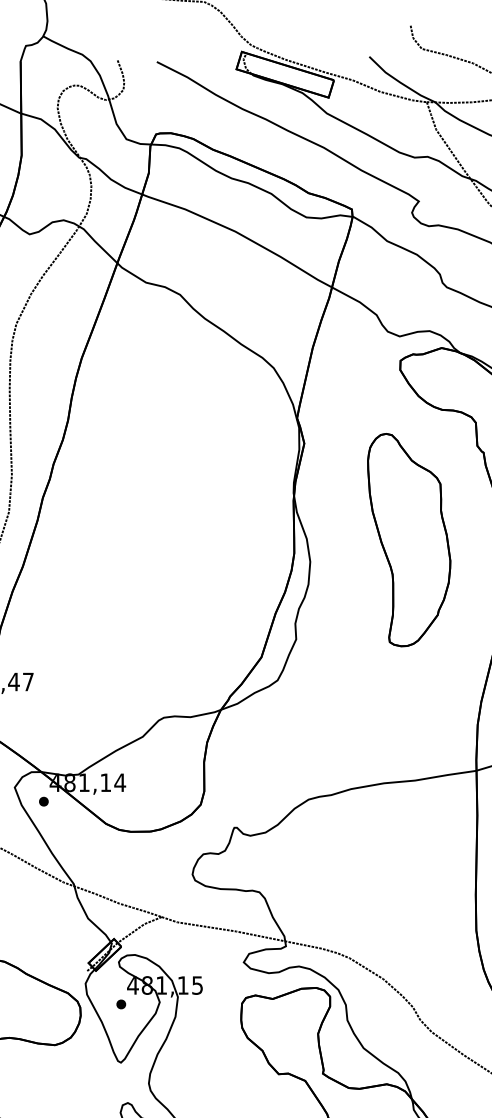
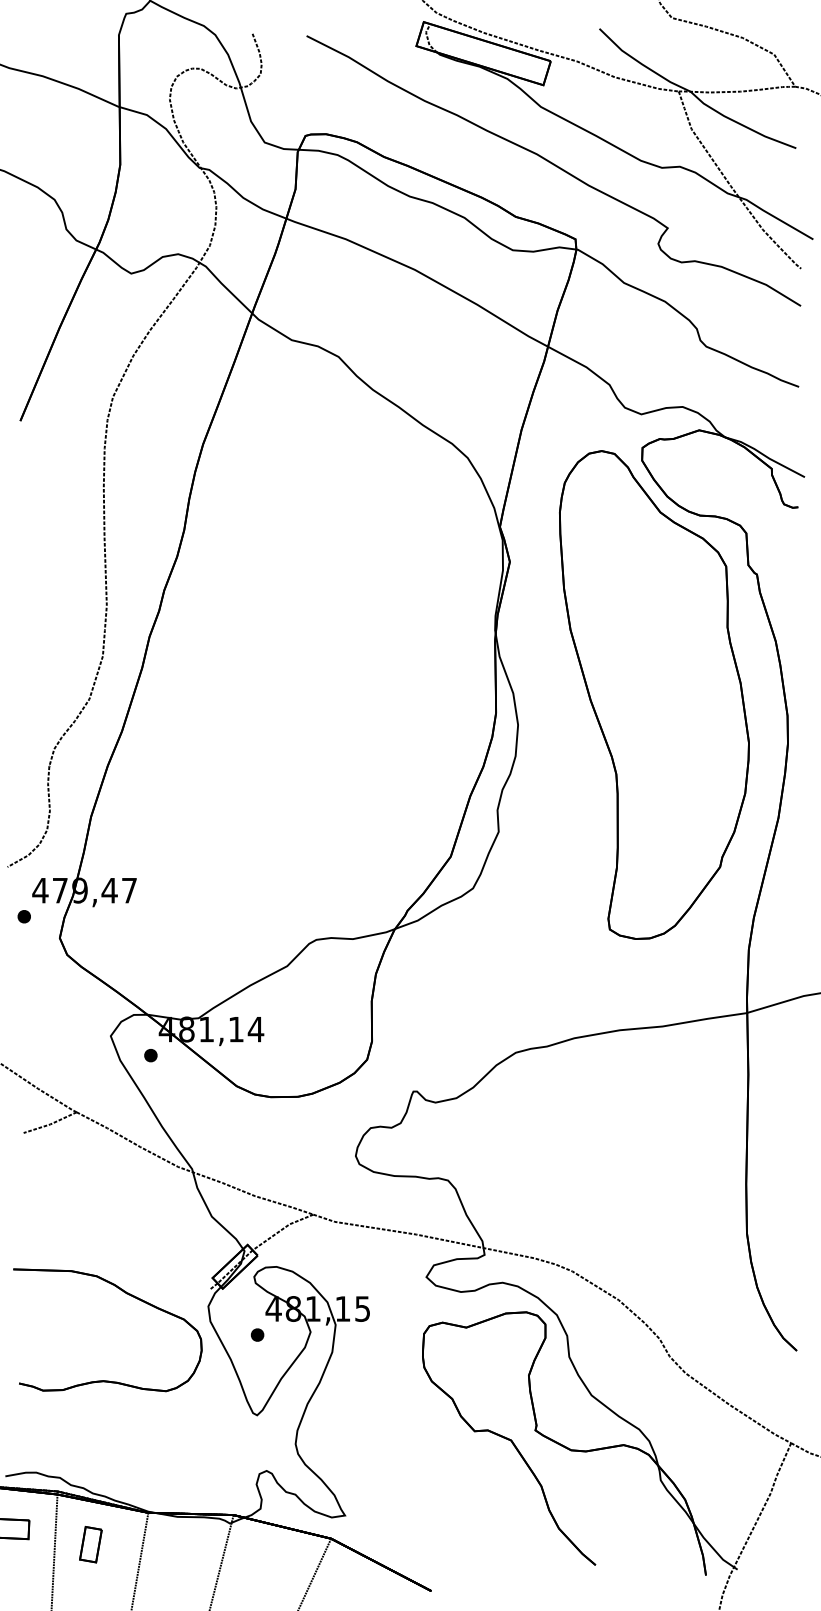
part: (409, 539) -> (654, 694), size x1.67

